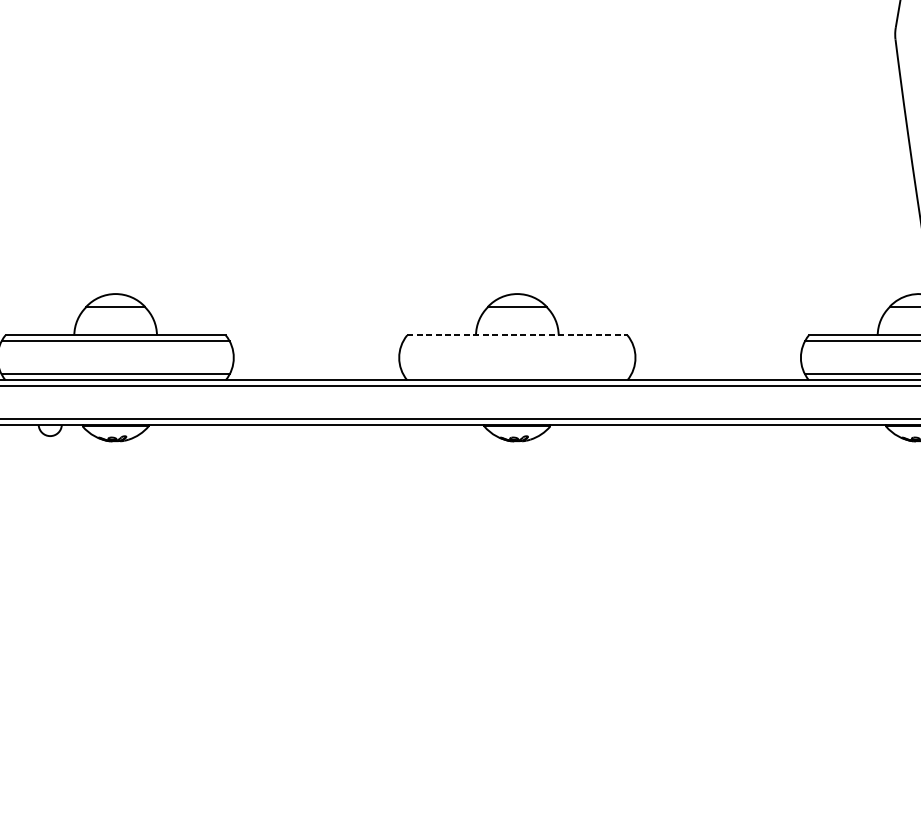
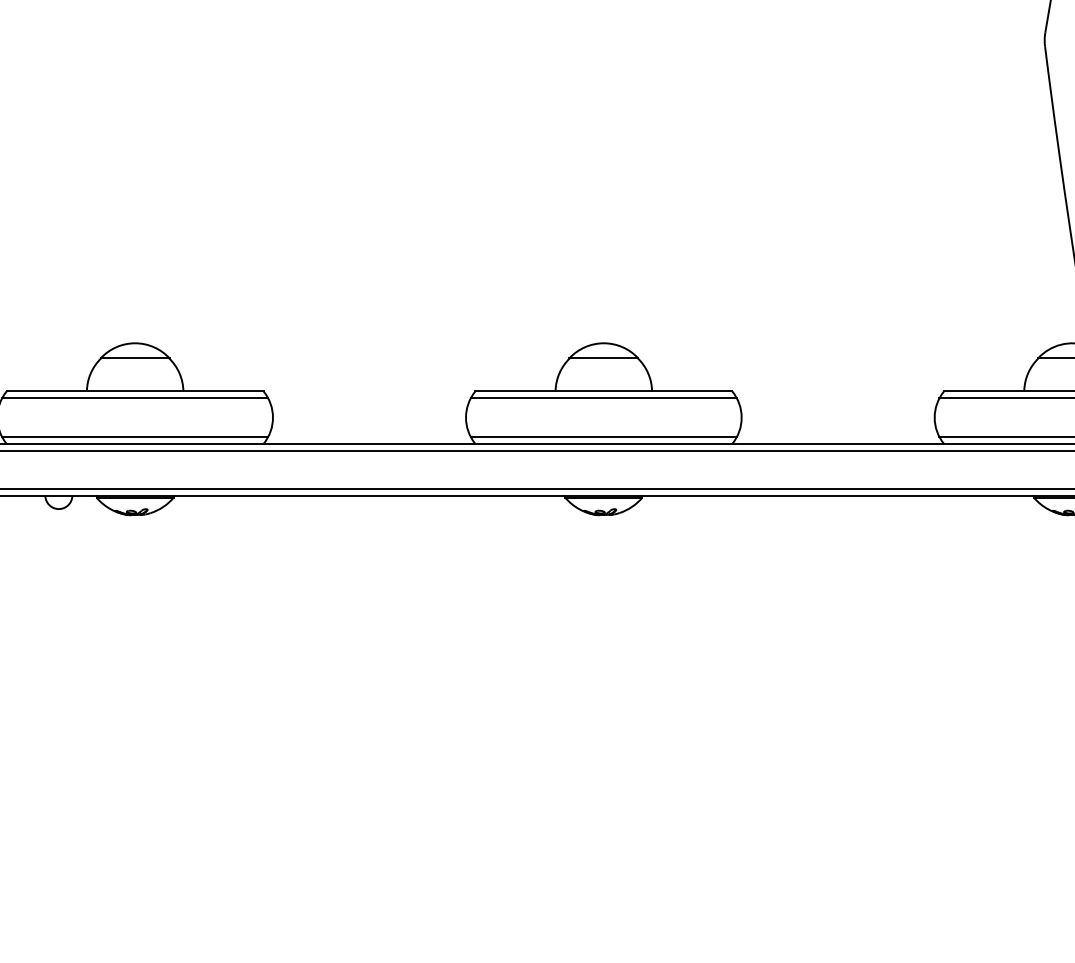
line: (517, 335) -> (604, 391), dashed -> solid
line: (517, 341) -> (603, 398), added
line: (517, 373) -> (603, 436), added

